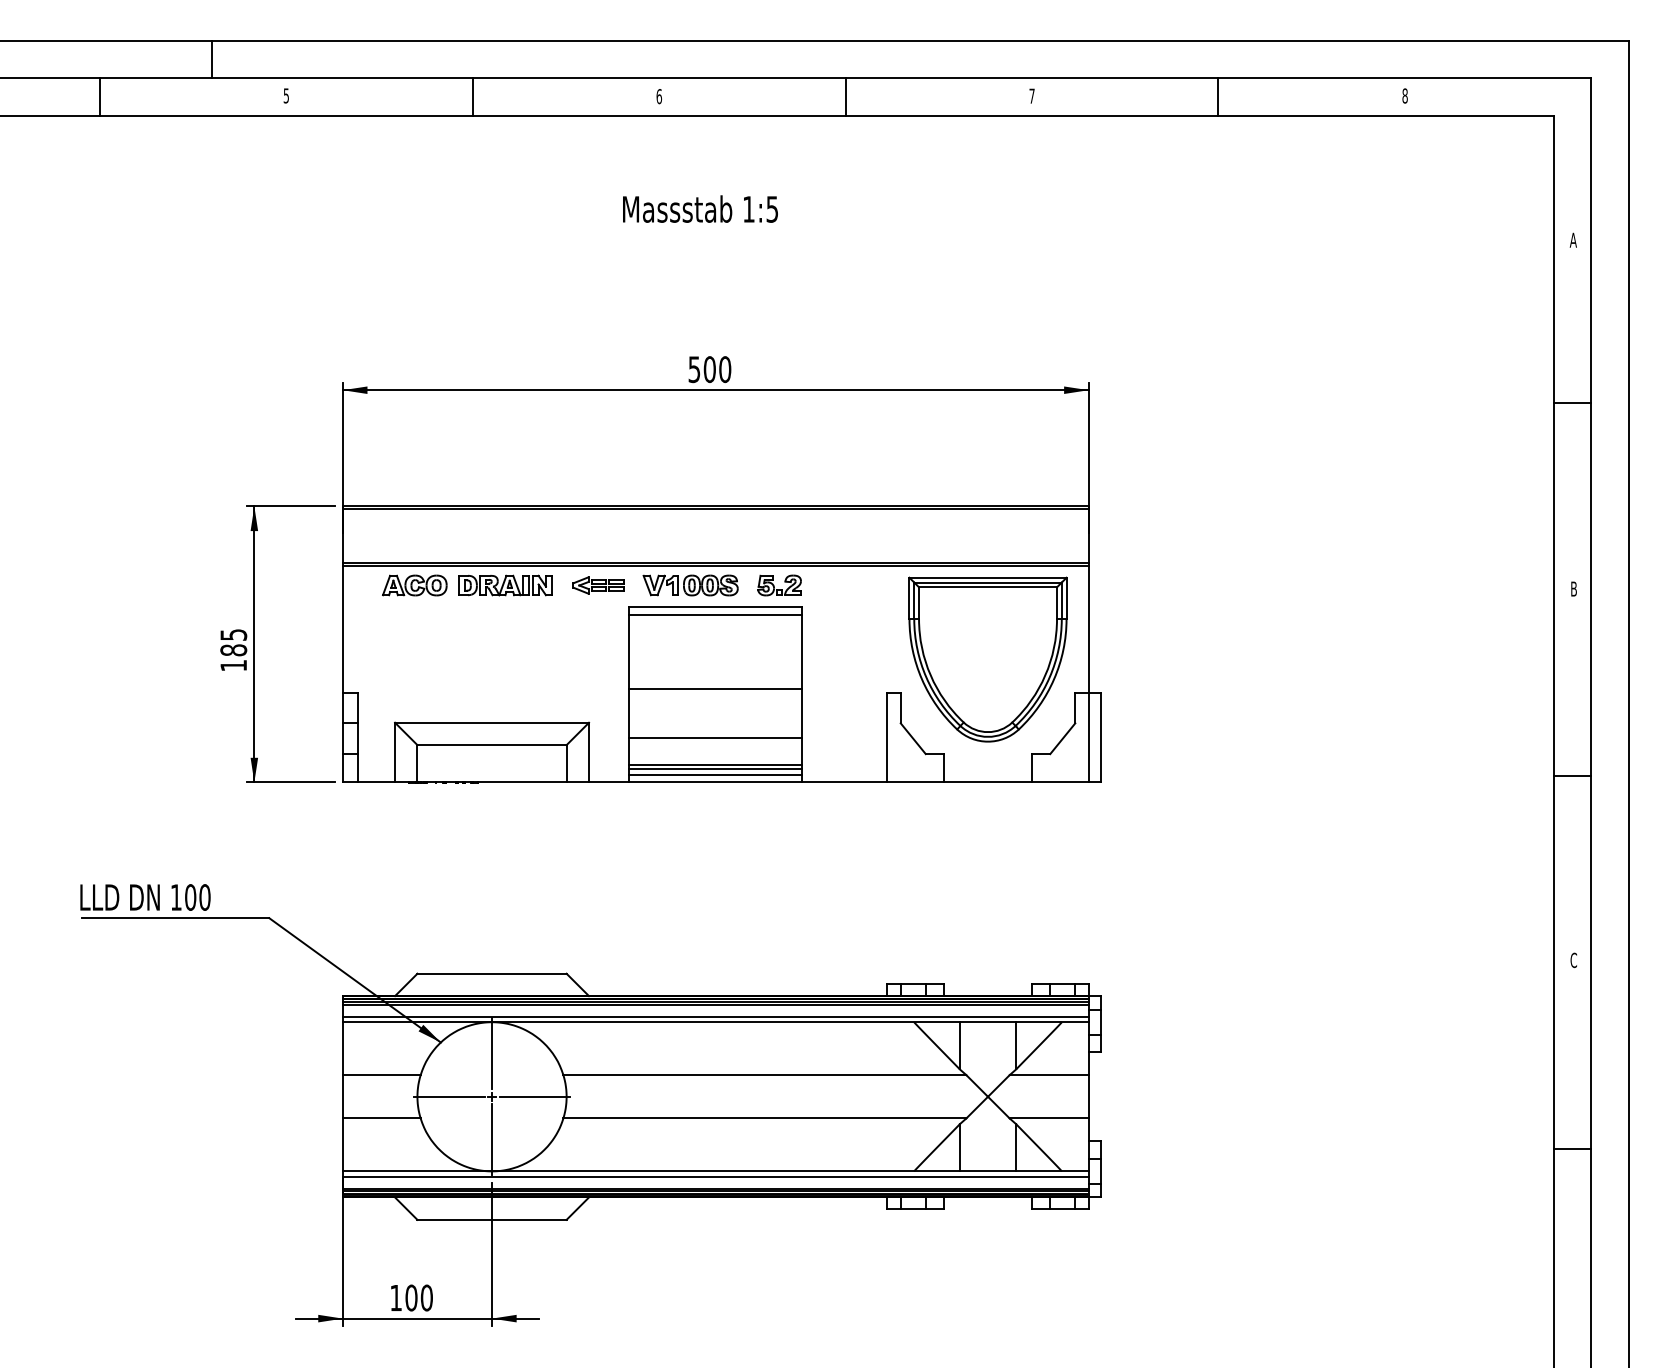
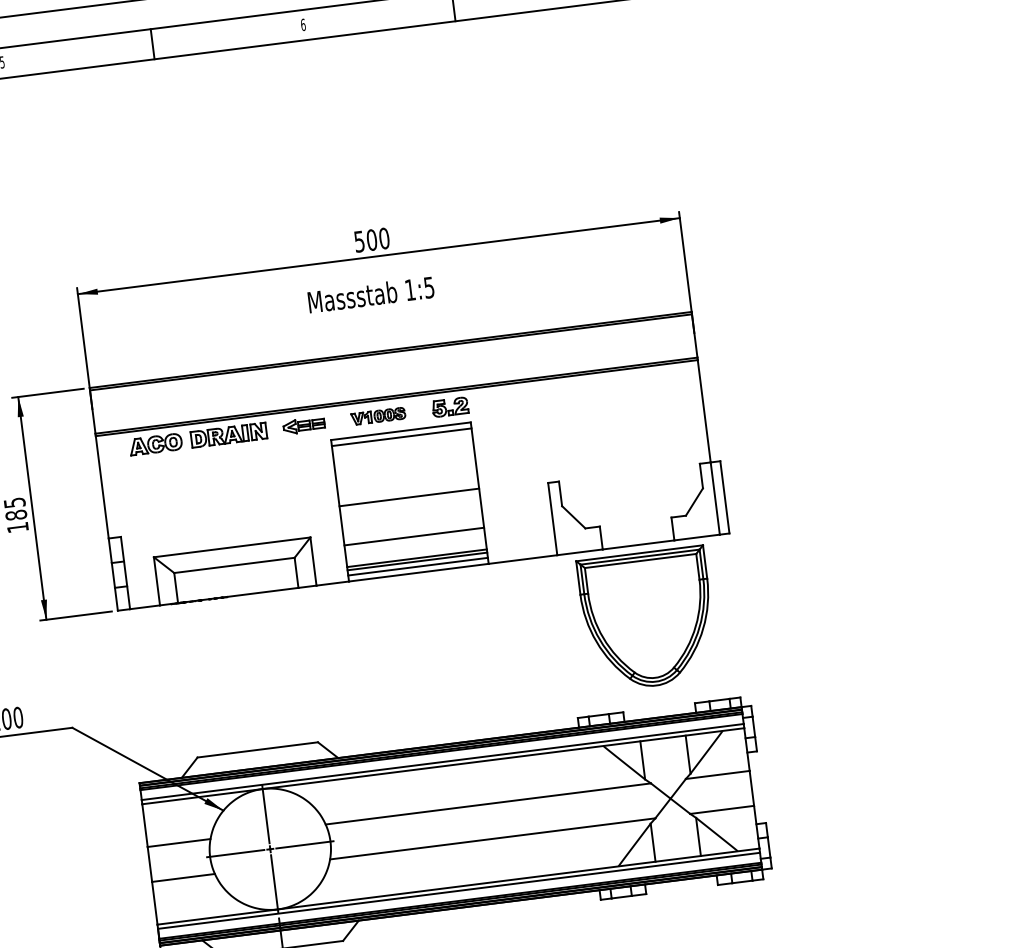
text: (700, 208) -> (371, 294), moved
part: (690, 585) -> (378, 416), size x0.7
part: (987, 659) -> (647, 619), moved

